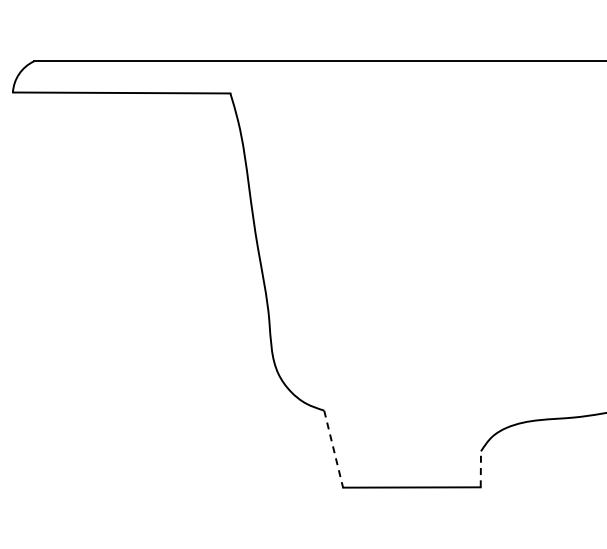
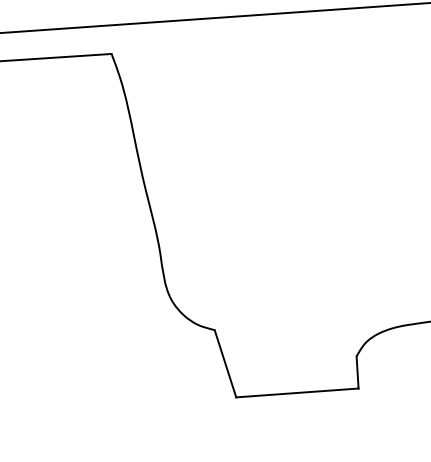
line: (333, 449) -> (225, 364), dashed -> solid
line: (480, 469) -> (357, 372), dashed -> solid

